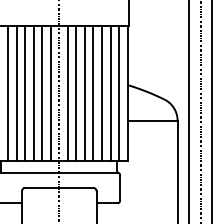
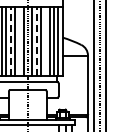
line: (25, 92) -> (10, 41), solid -> dashed
line: (42, 92) -> (19, 41), removed
line: (76, 92) -> (36, 41), solid -> dashed
line: (94, 92) -> (45, 41), removed

